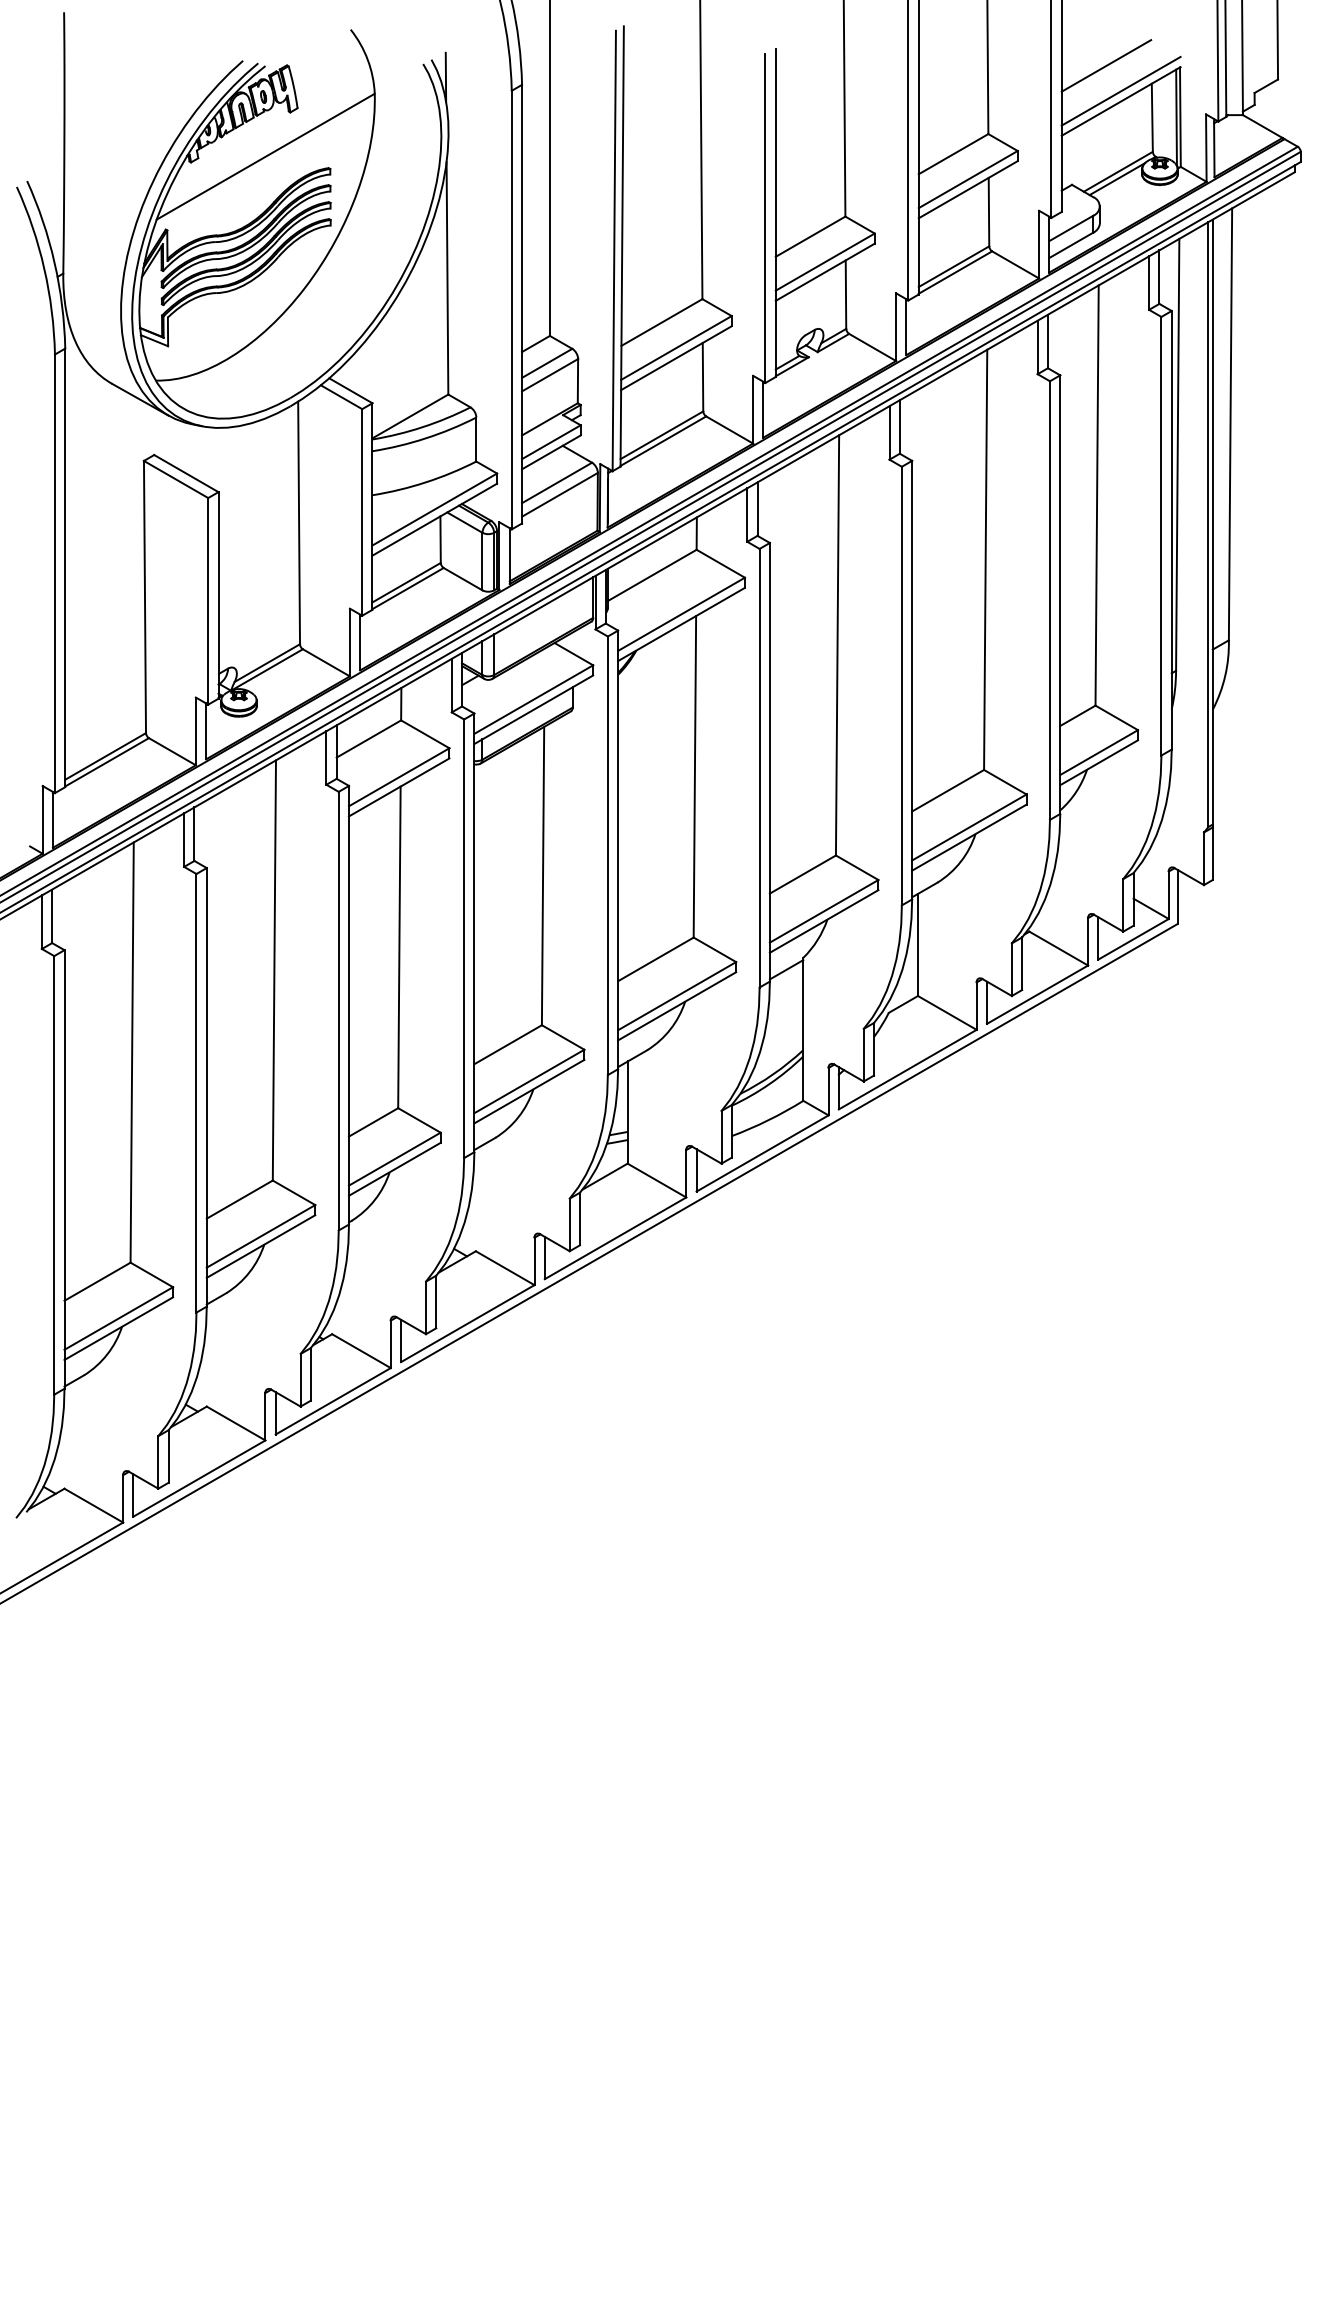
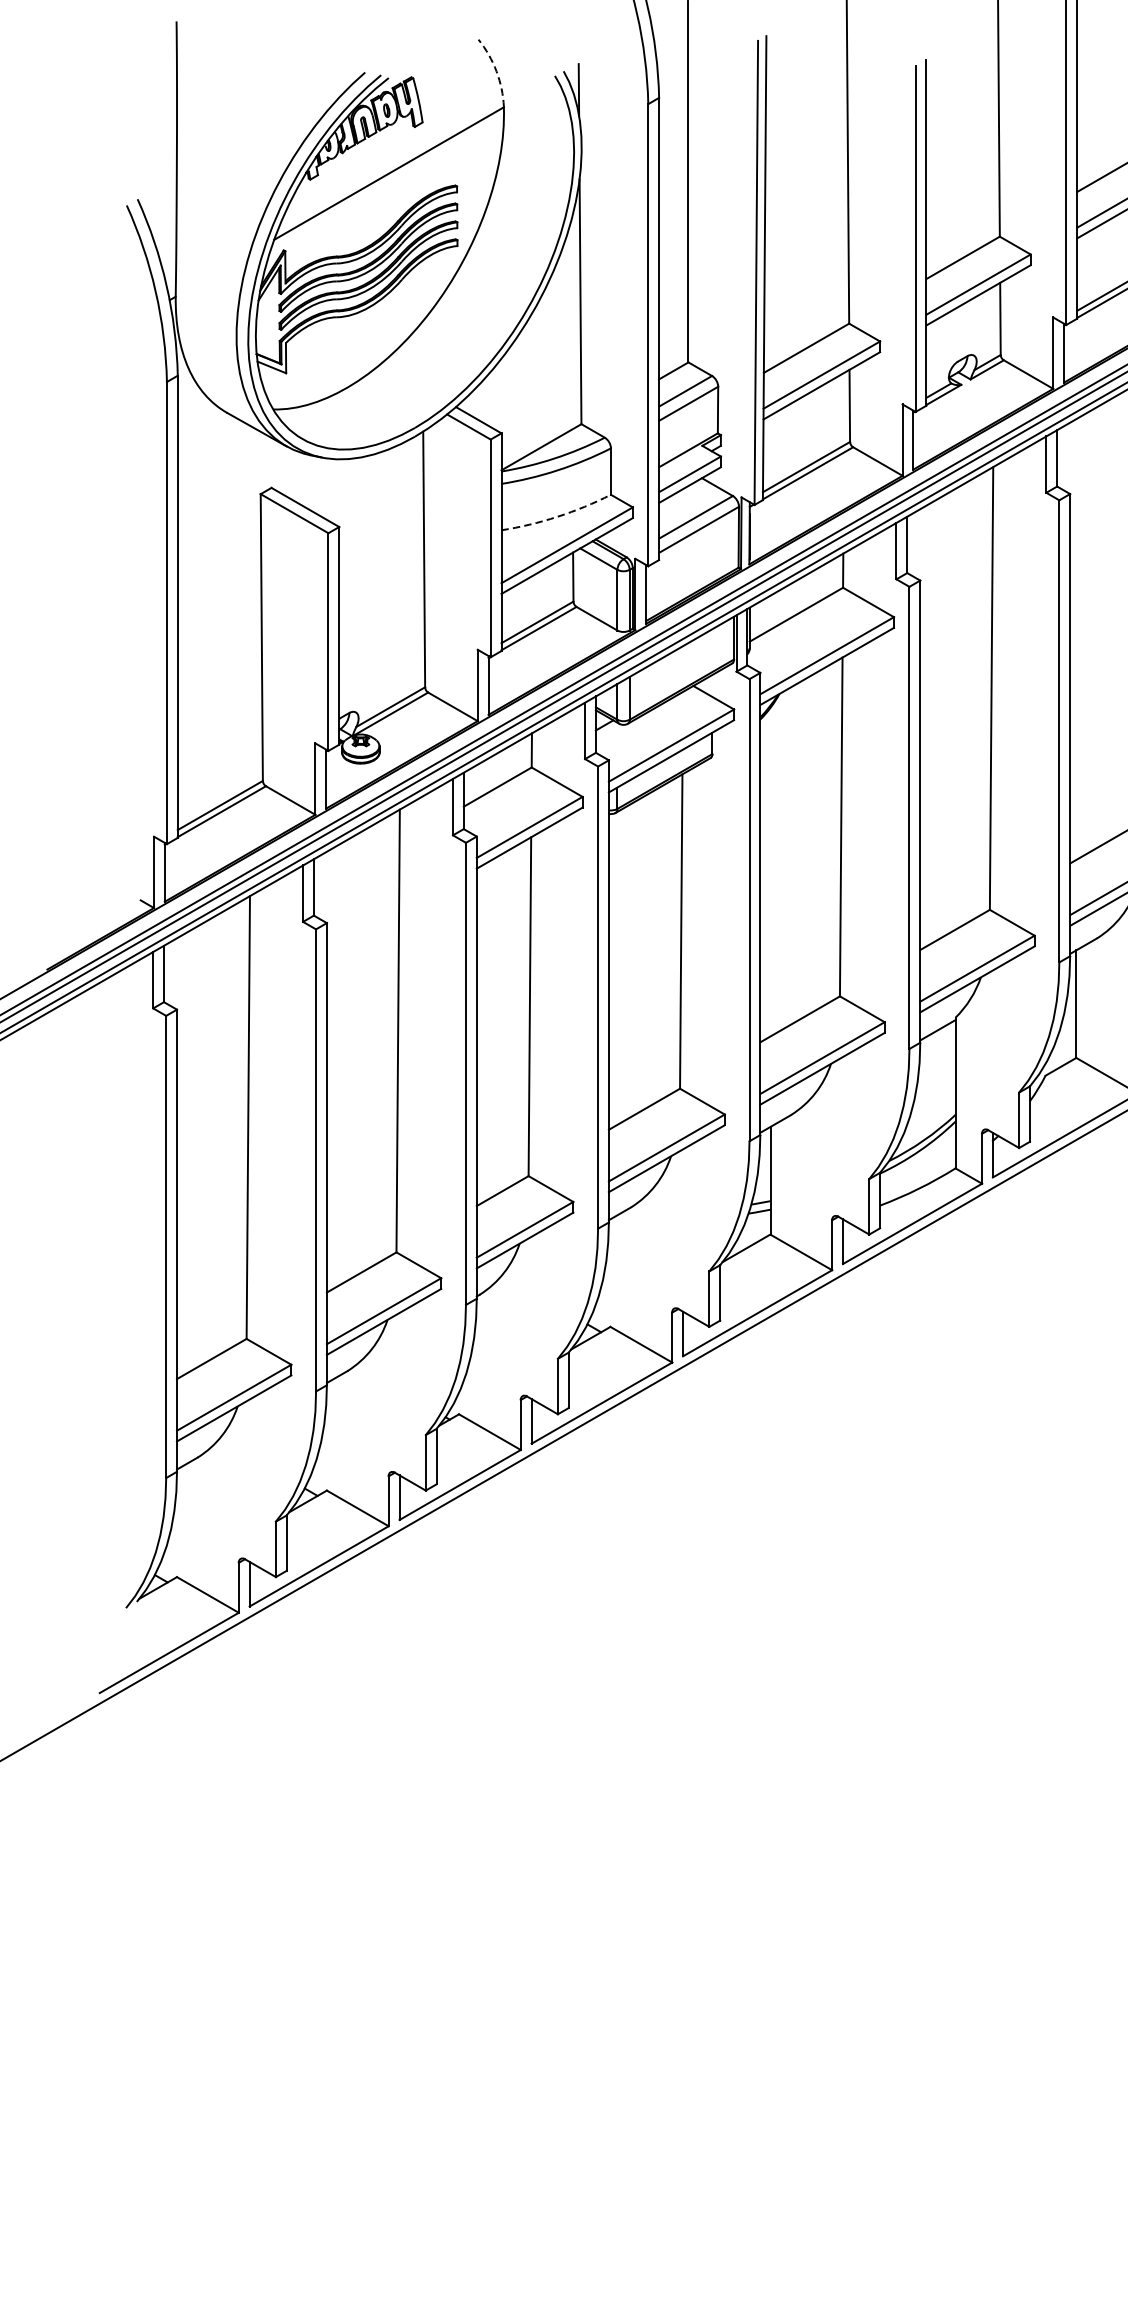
arc: (367, 59) -> (496, 71), solid -> dashed
arc: (425, 482) -> (557, 516), solid -> dashed

